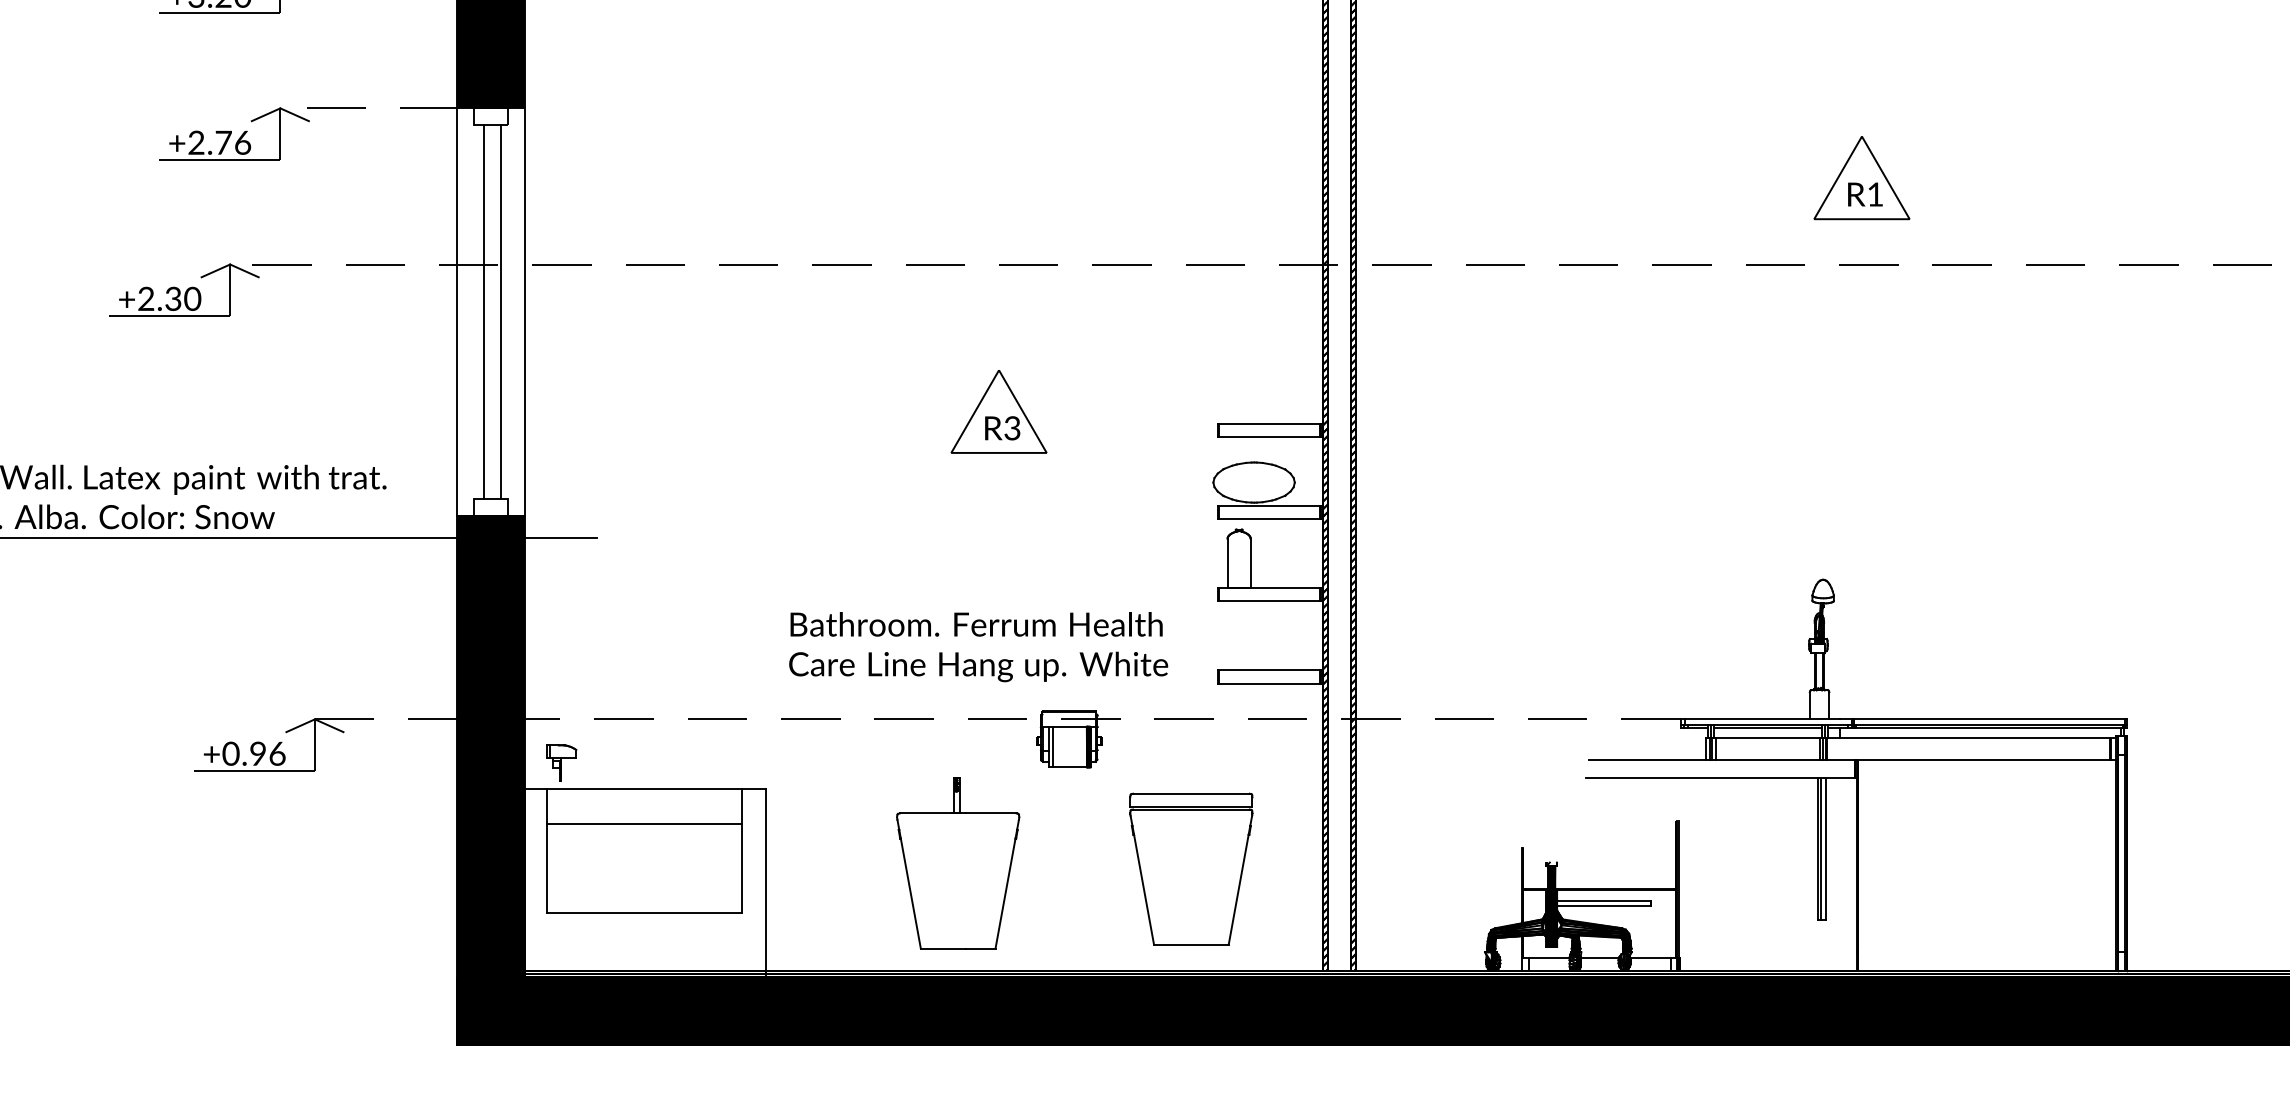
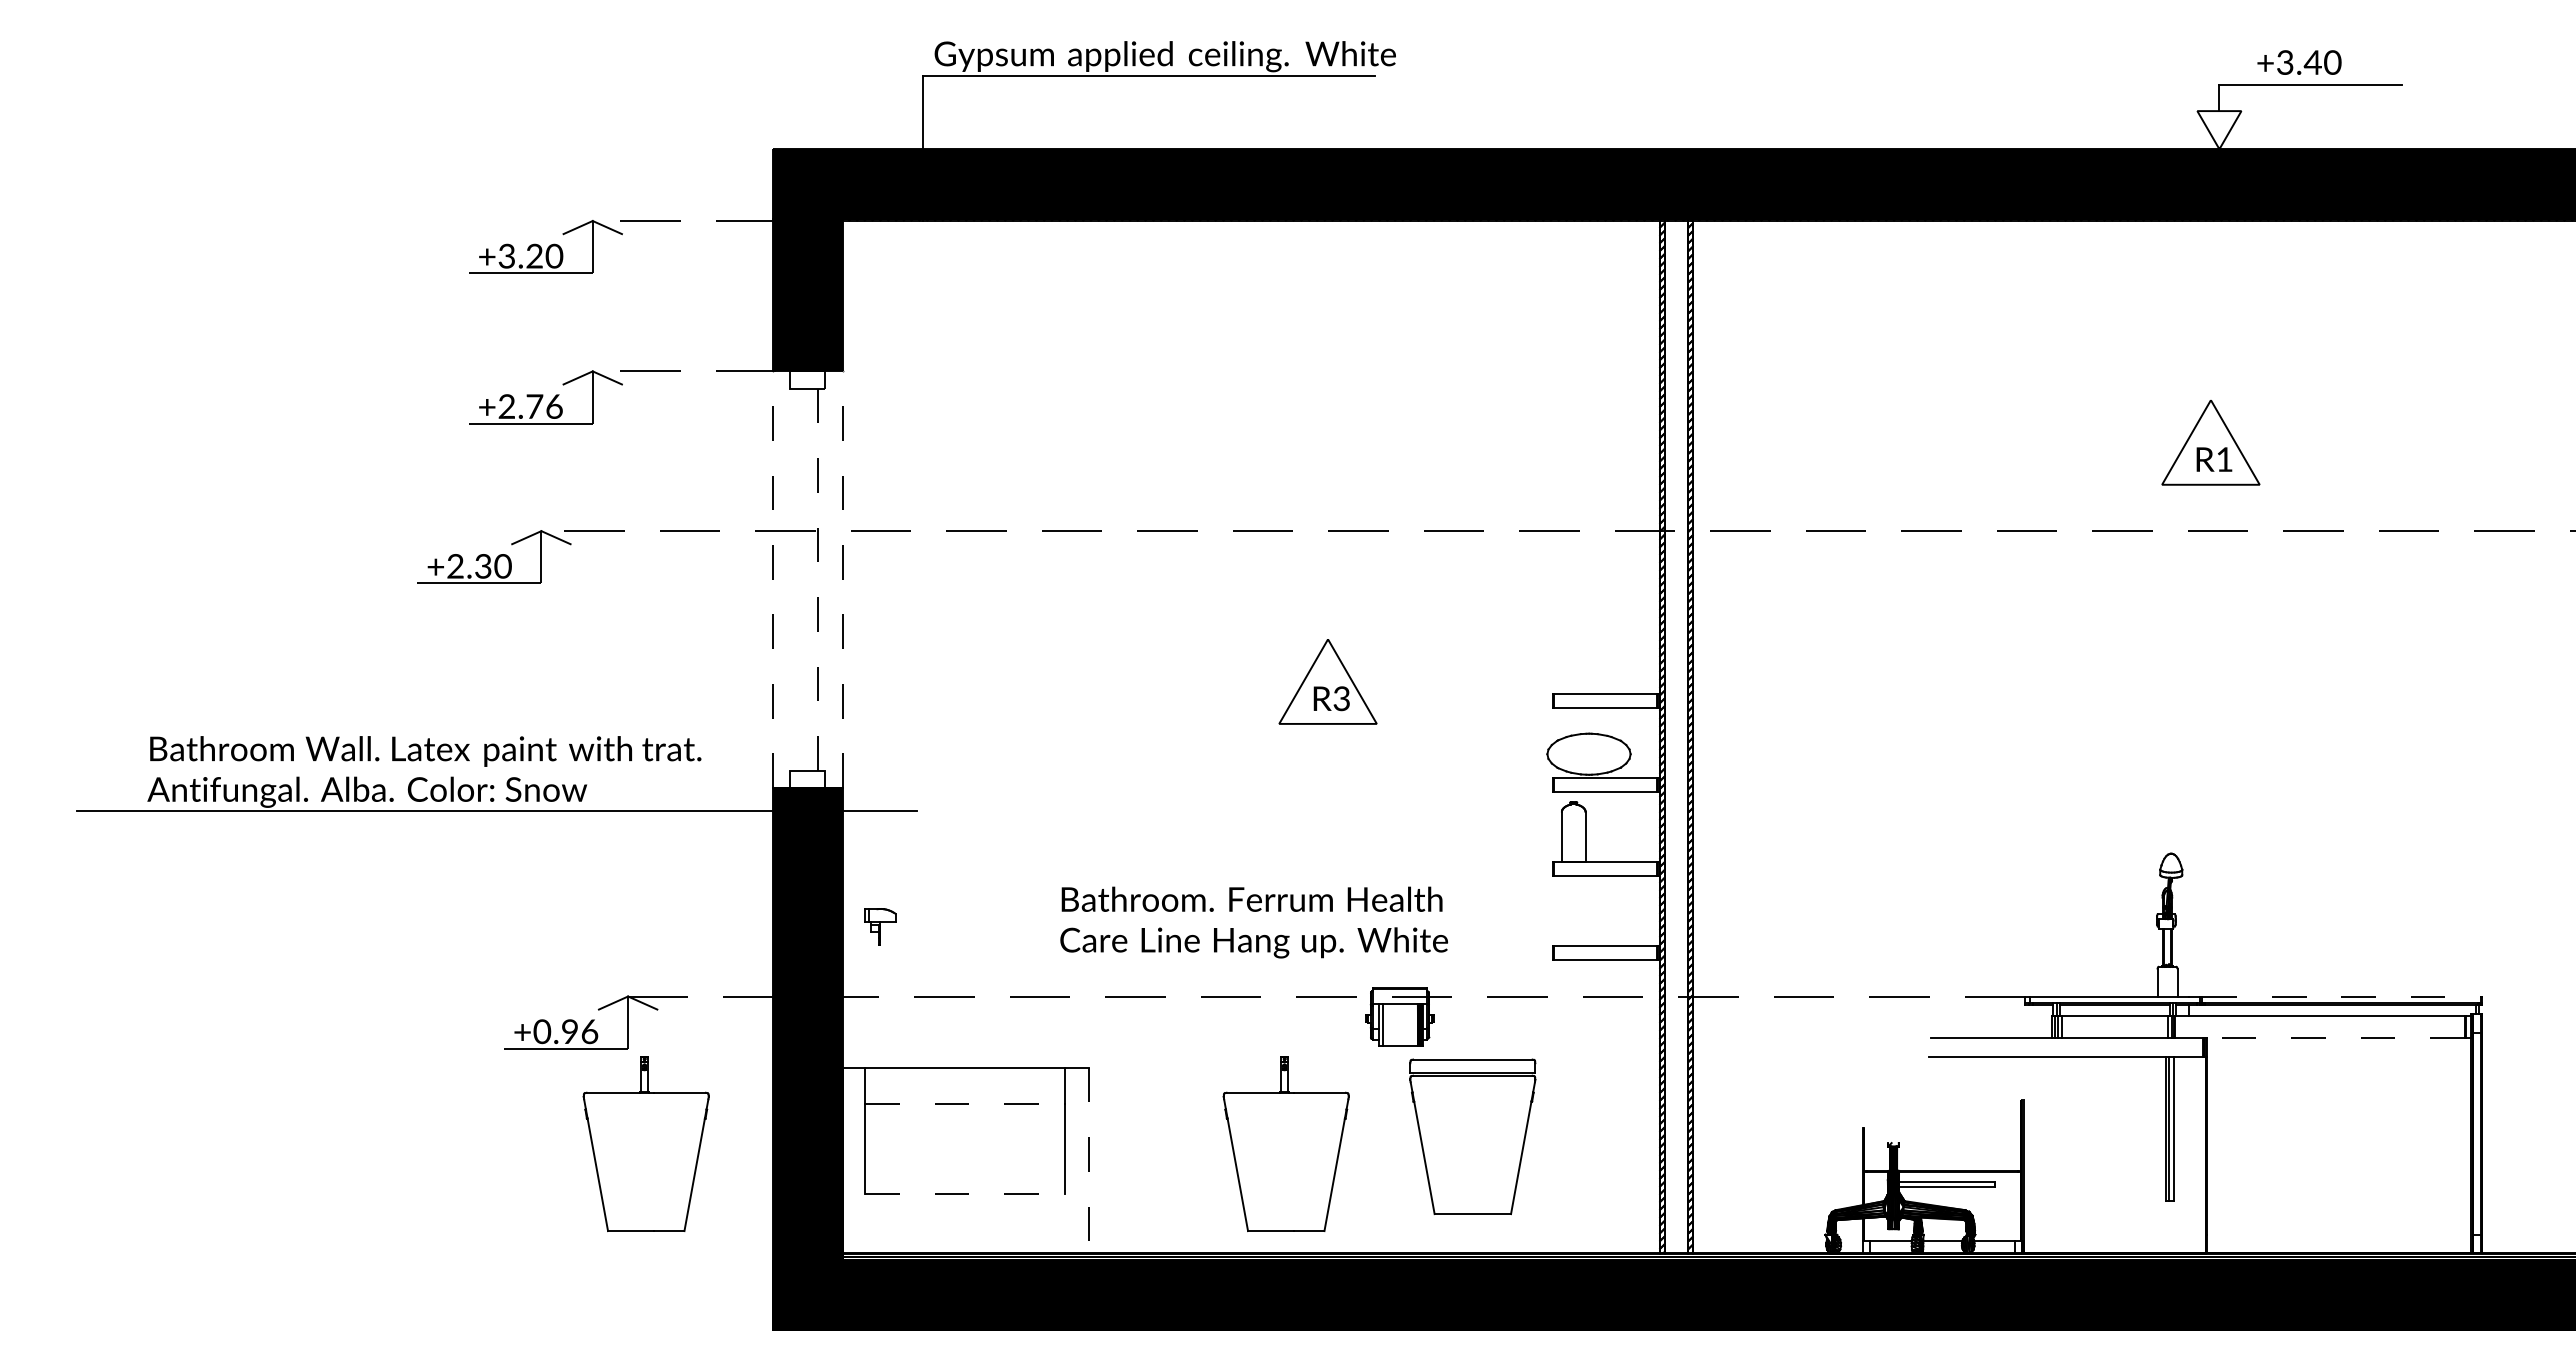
line: (457, 311) -> (773, 579), solid -> dashed
line: (483, 311) -> (800, 579), removed
line: (524, 311) -> (842, 579), solid -> dashed
line: (501, 312) -> (818, 580), solid -> dashed
text: (978, 647) -> (1254, 922), moved
line: (1989, 719) -> (2341, 996), solid -> dashed
line: (1983, 759) -> (2335, 1037), solid -> dashed
part: (561, 762) -> (880, 926), moved
line: (644, 823) -> (965, 1103), solid -> dashed
part: (331, 863) -> (645, 1143), added
part: (1191, 868) -> (1472, 1136), moved
line: (765, 883) -> (1089, 1164), solid -> dashed
line: (644, 912) -> (965, 1194), solid -> dashed

